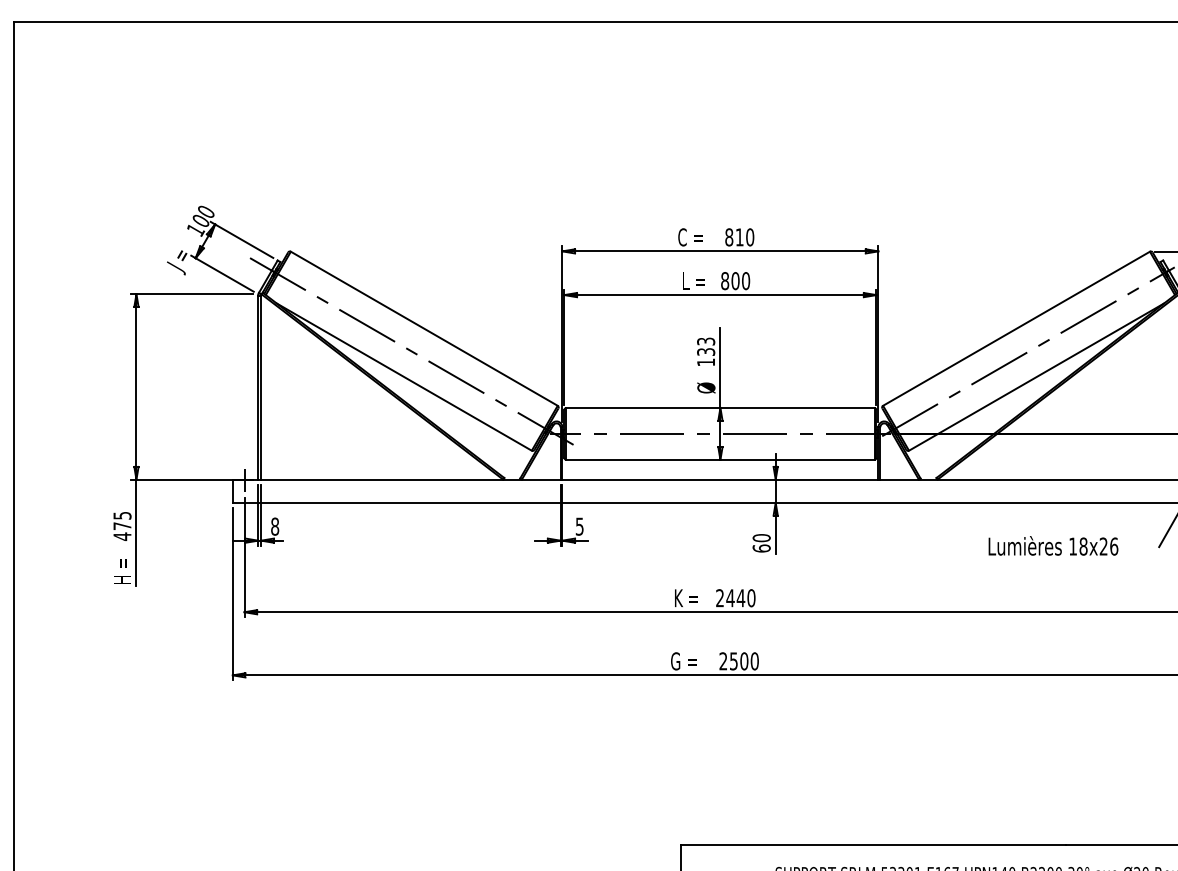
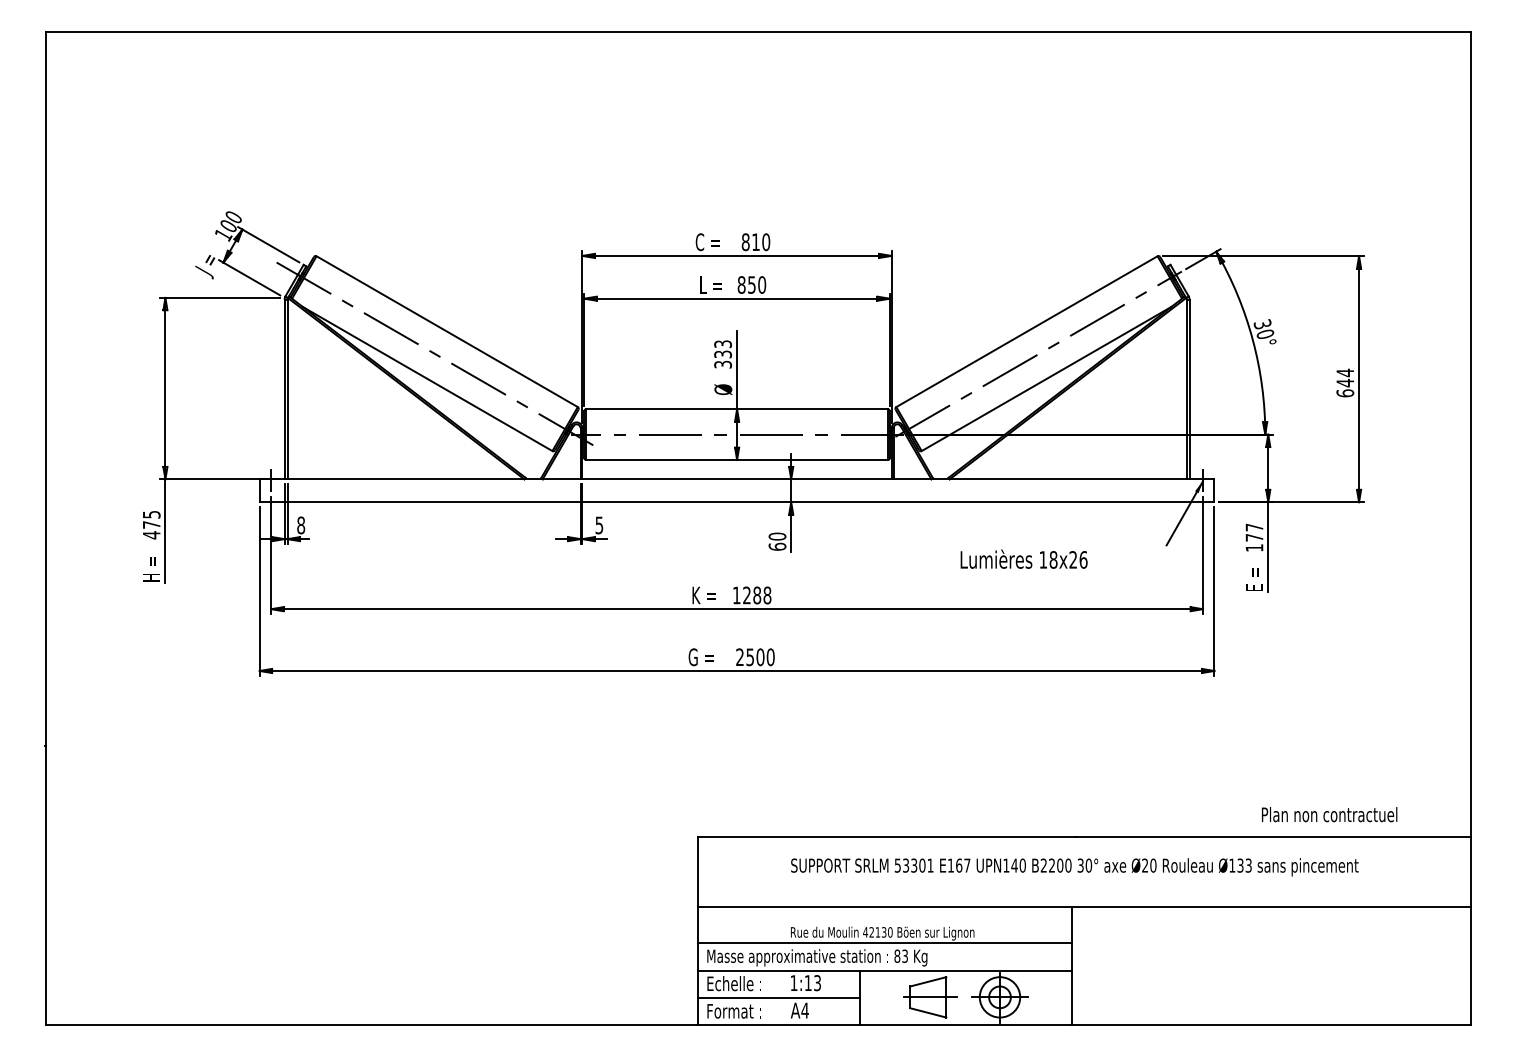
text: (735, 280) -> (751, 284), 800 -> 850
text: (706, 362) -> (723, 364), 133 -> 333
text: (1052, 545) -> (1023, 558), moved
text: (735, 598) -> (751, 595), 2440 -> 1288

